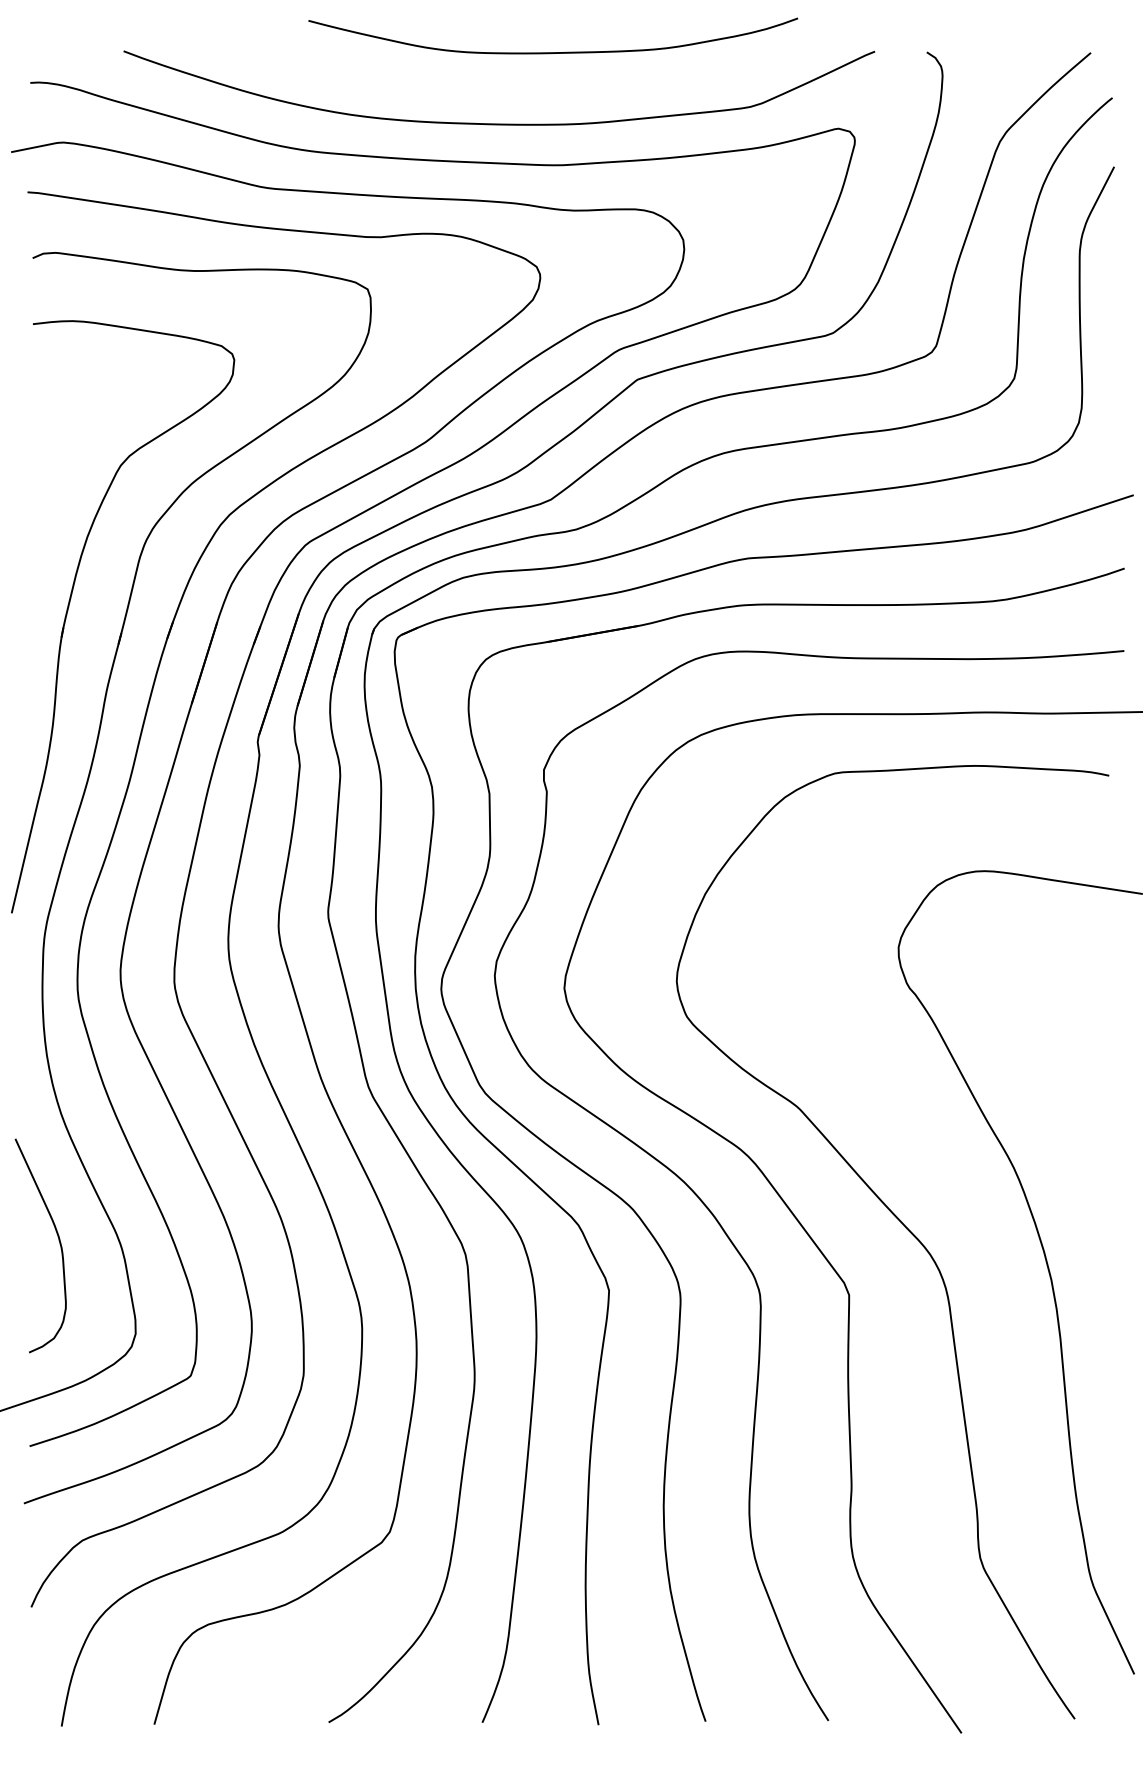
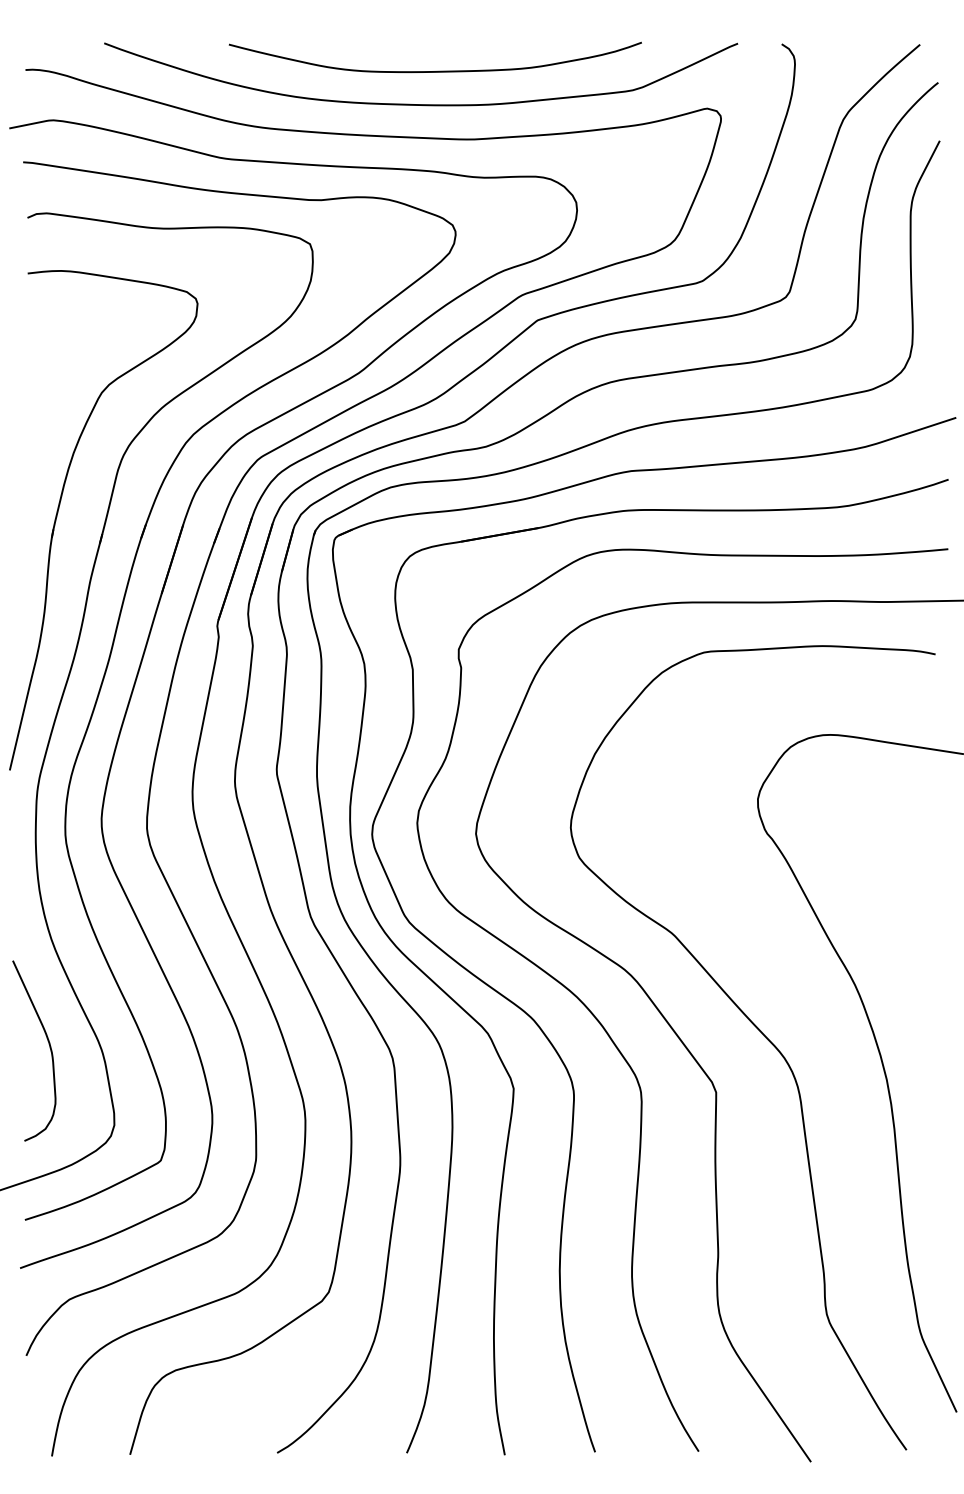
curve: (553, 52) -> (435, 71), moved

